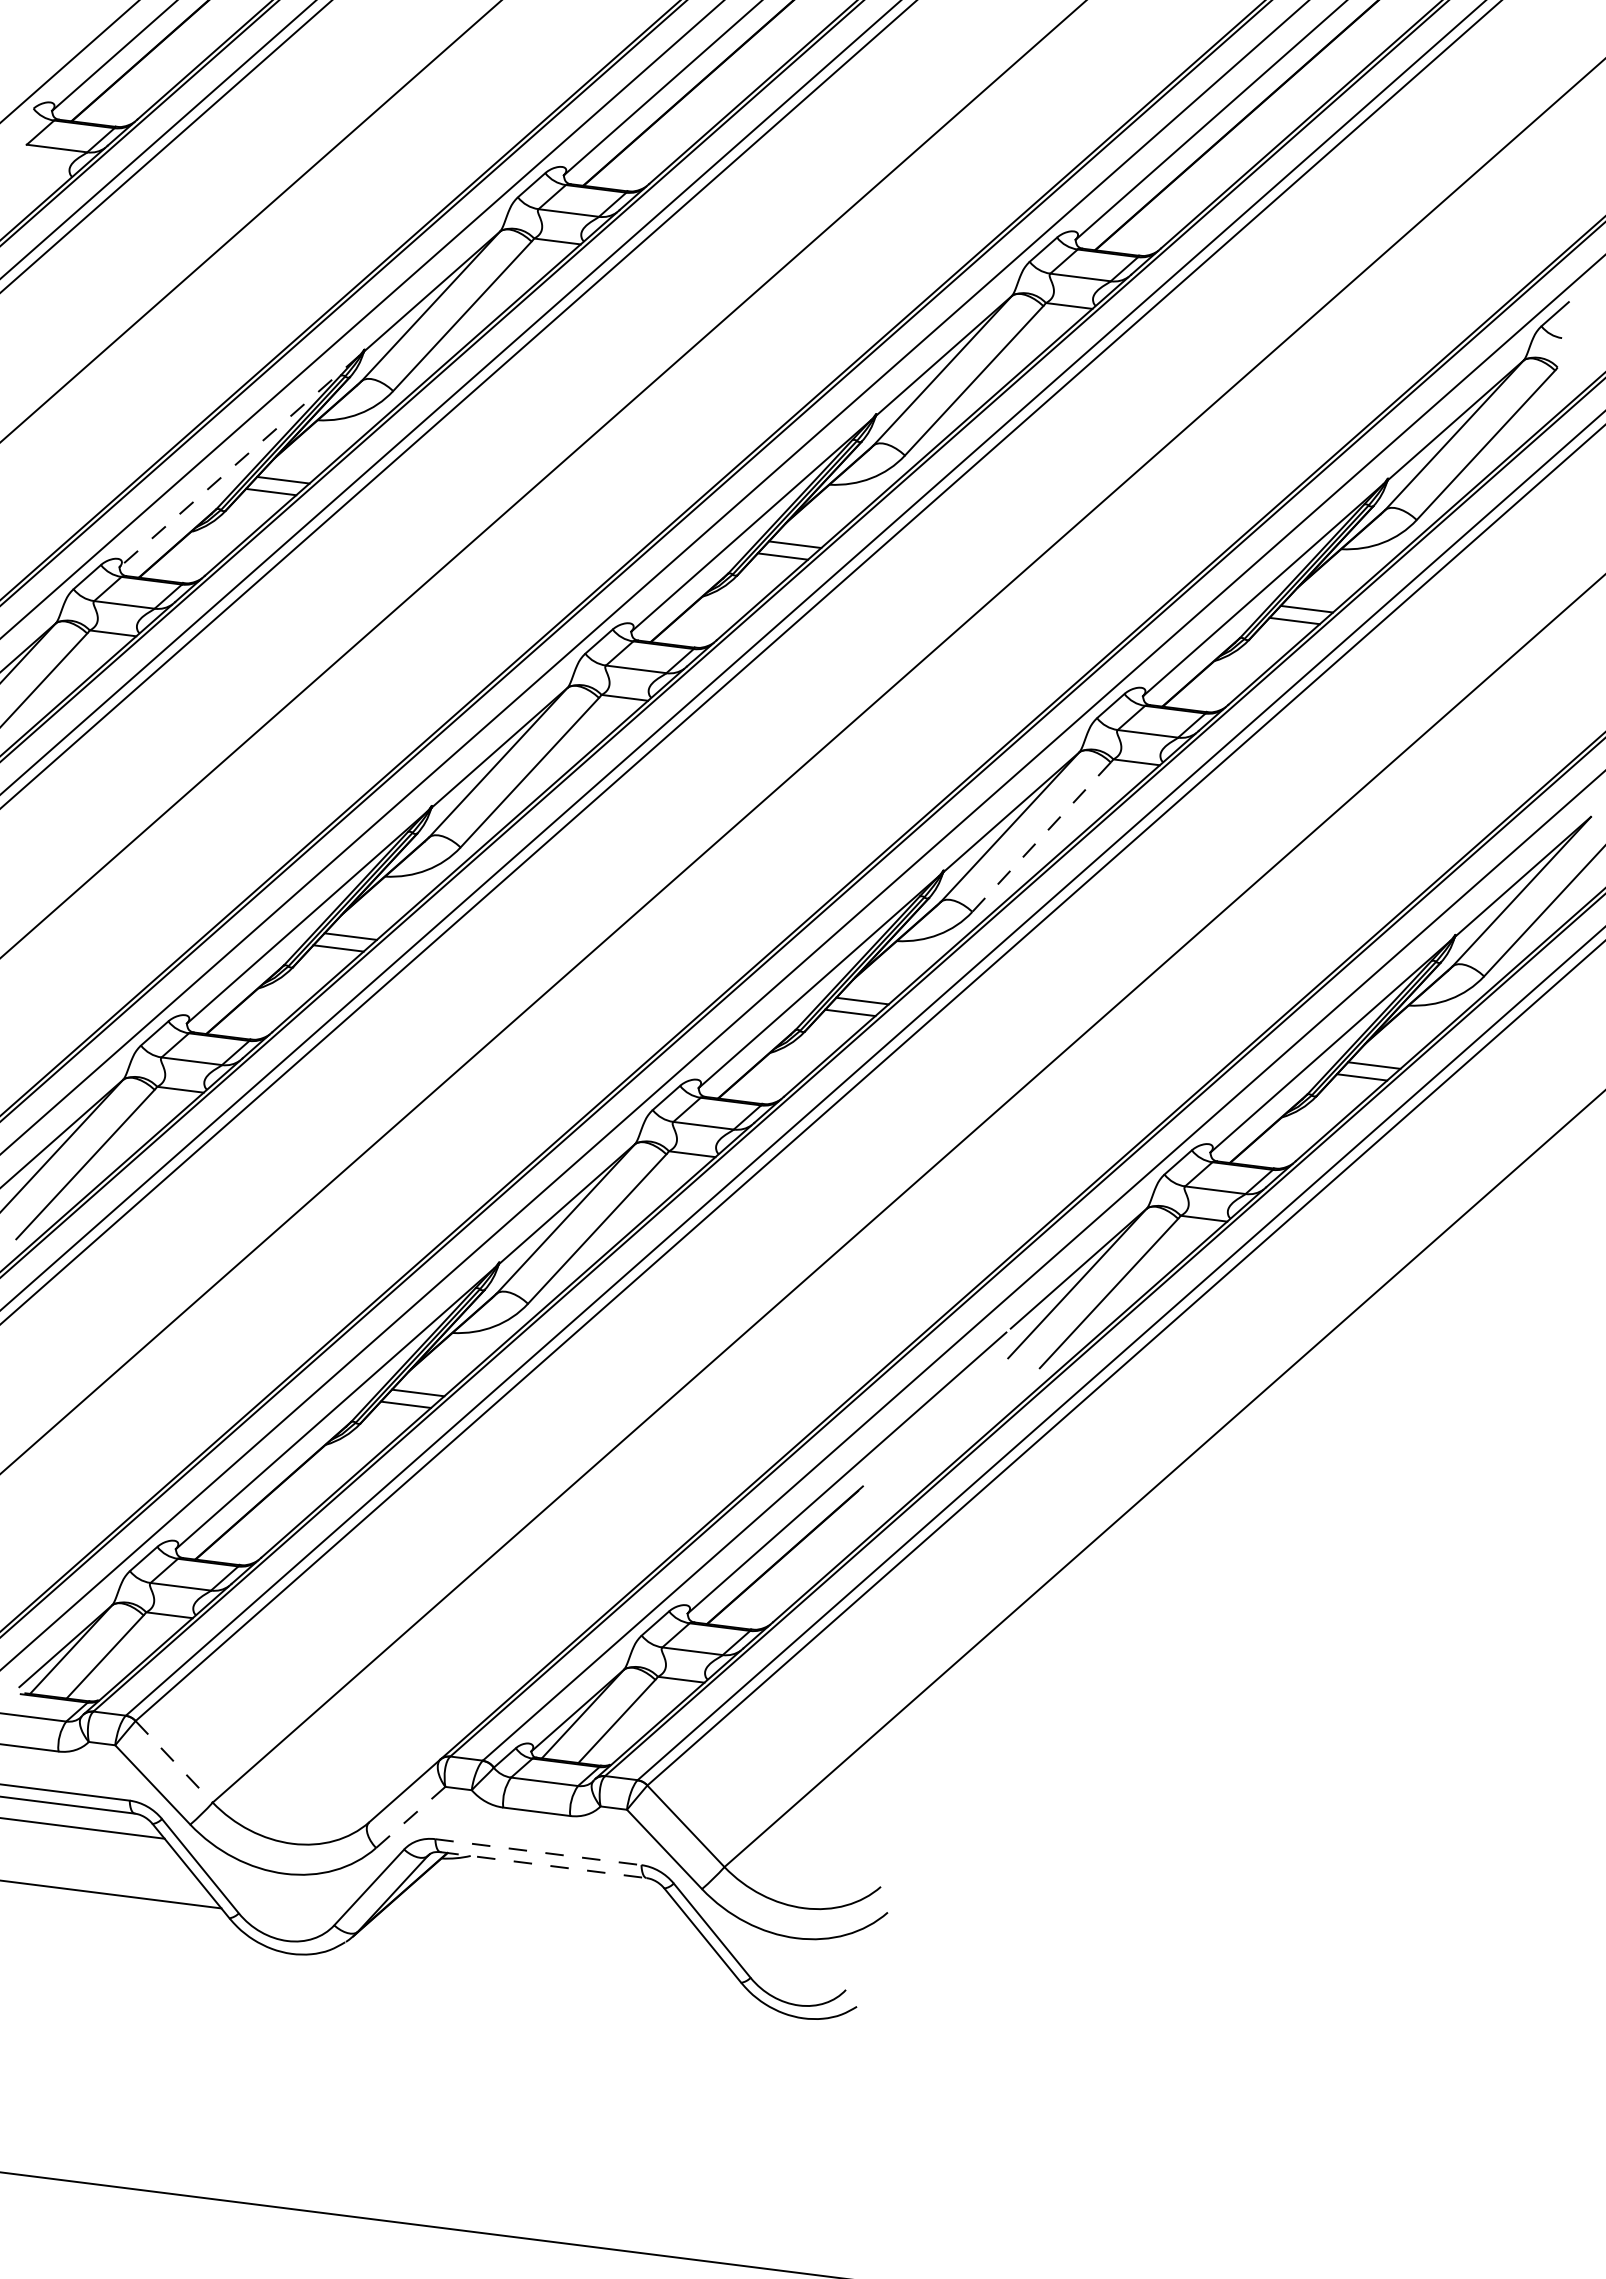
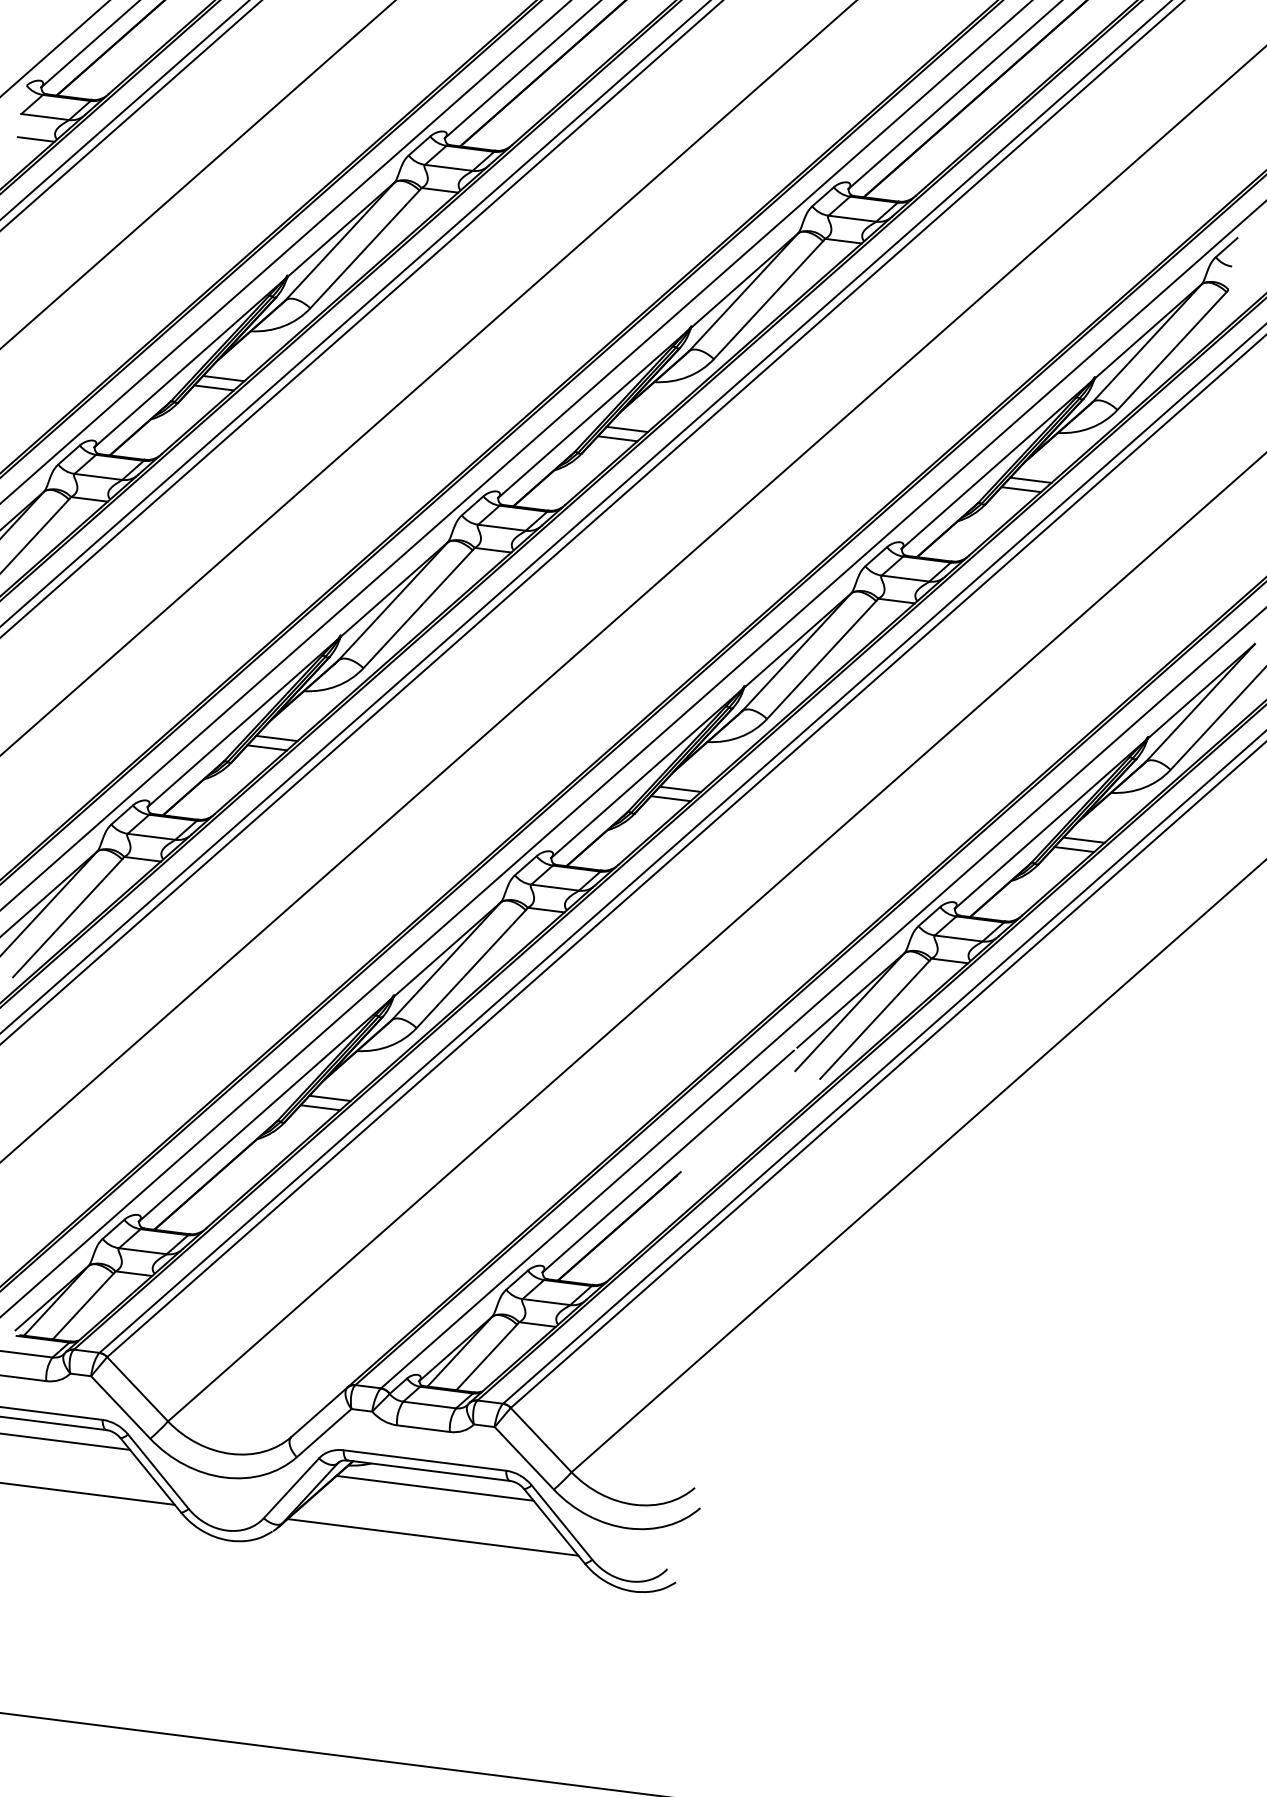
line: (45, 176) -> (36, 139), added
line: (239, 461) -> (189, 363), dashed -> solid
line: (1041, 837) -> (821, 660), dashed -> solid
line: (174, 1762) -> (137, 1389), dashed -> solid
line: (410, 1817) -> (323, 1433), dashed -> solid
line: (538, 1852) -> (424, 1460), dashed -> solid
line: (543, 1865) -> (428, 1471), dashed -> solid
line: (551, 1887) -> (435, 1488), added
line: (548, 1949) -> (432, 1537), added

